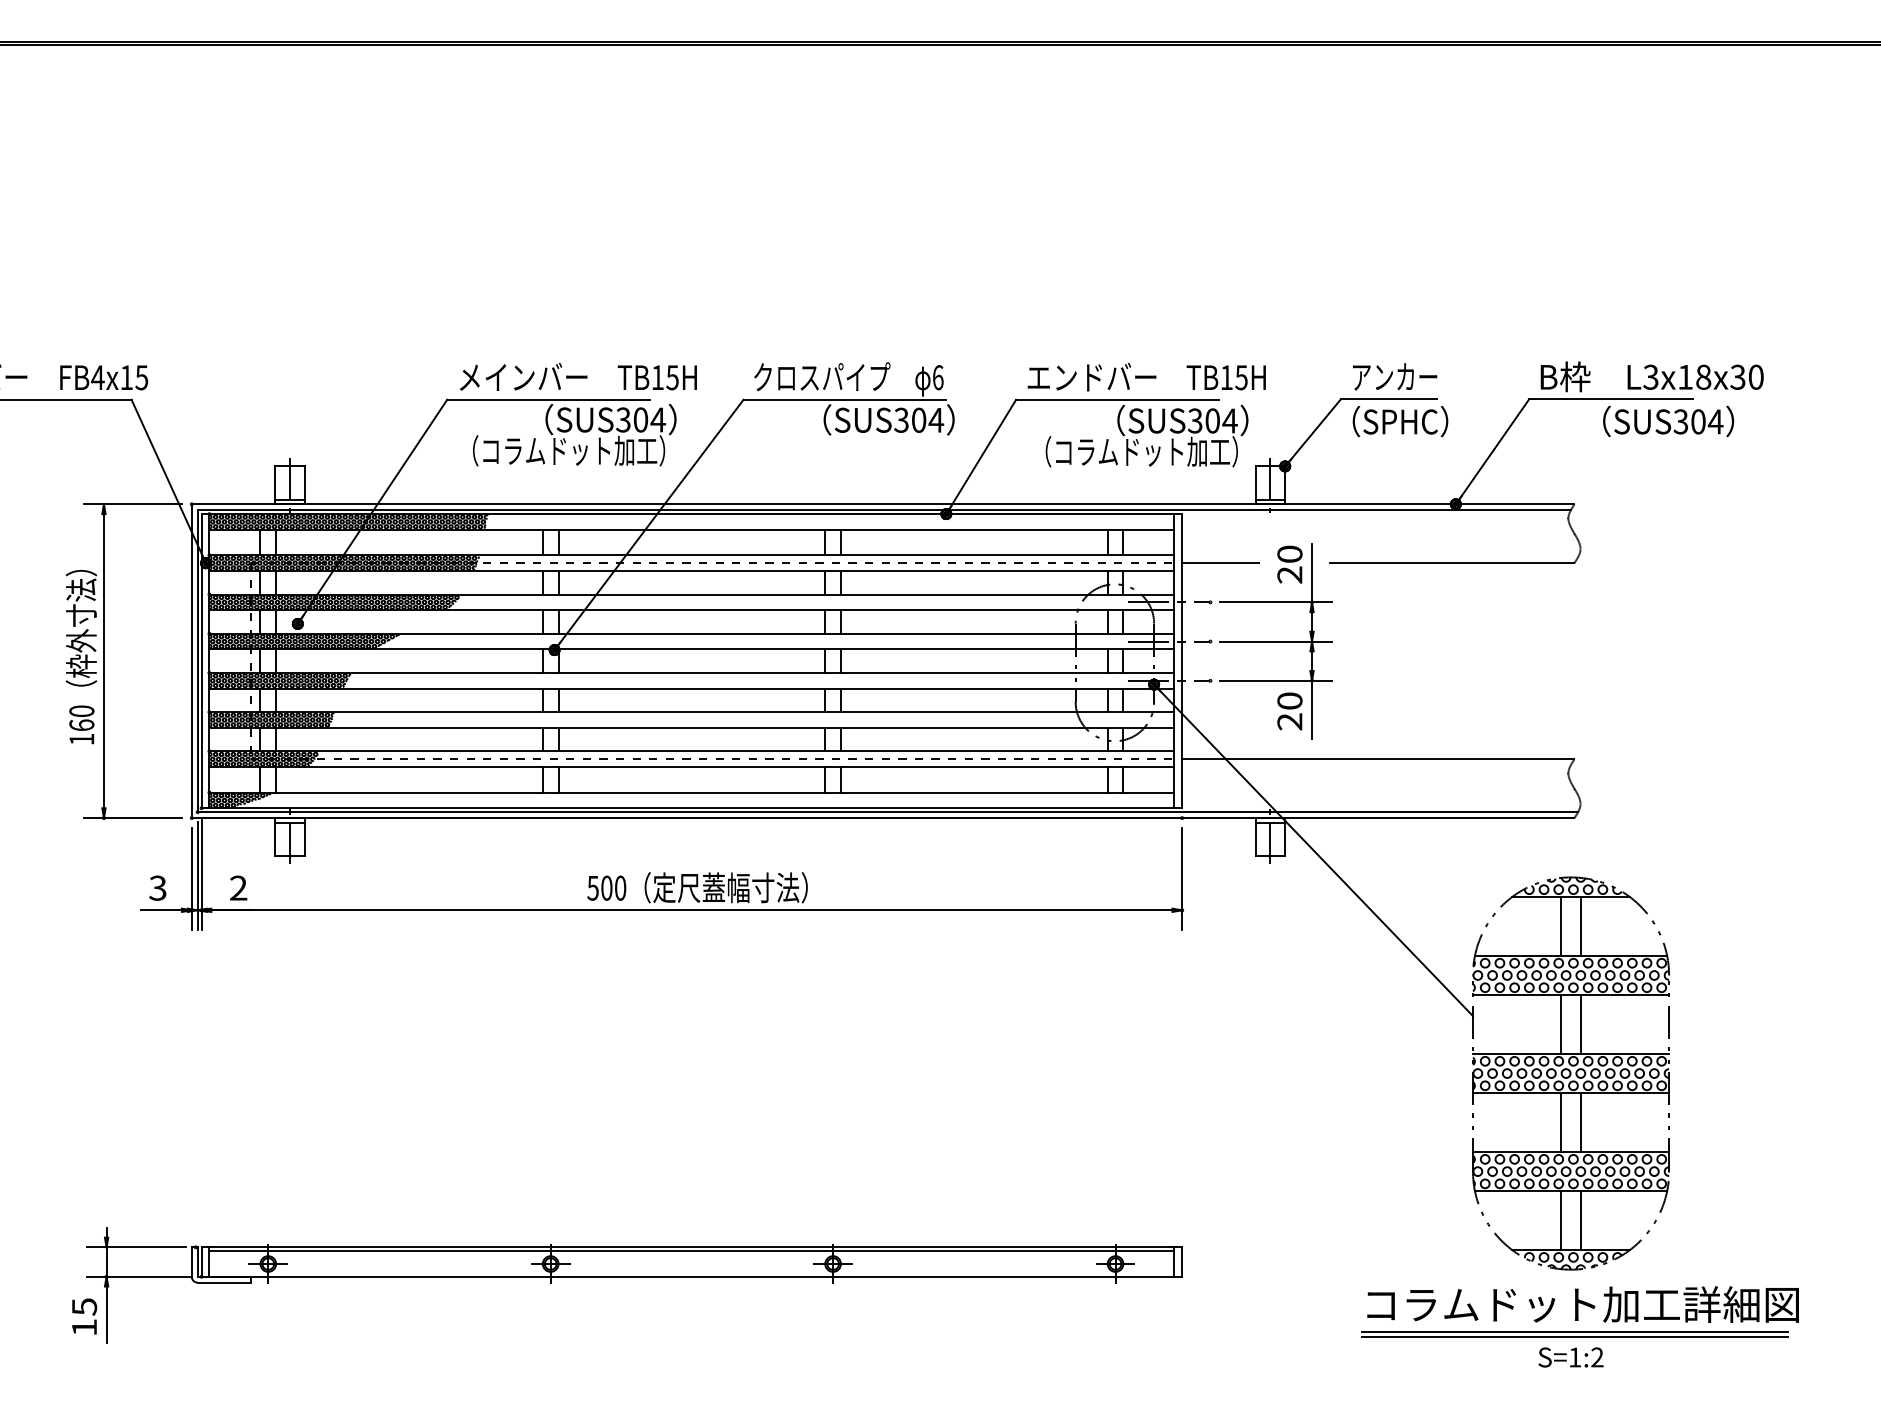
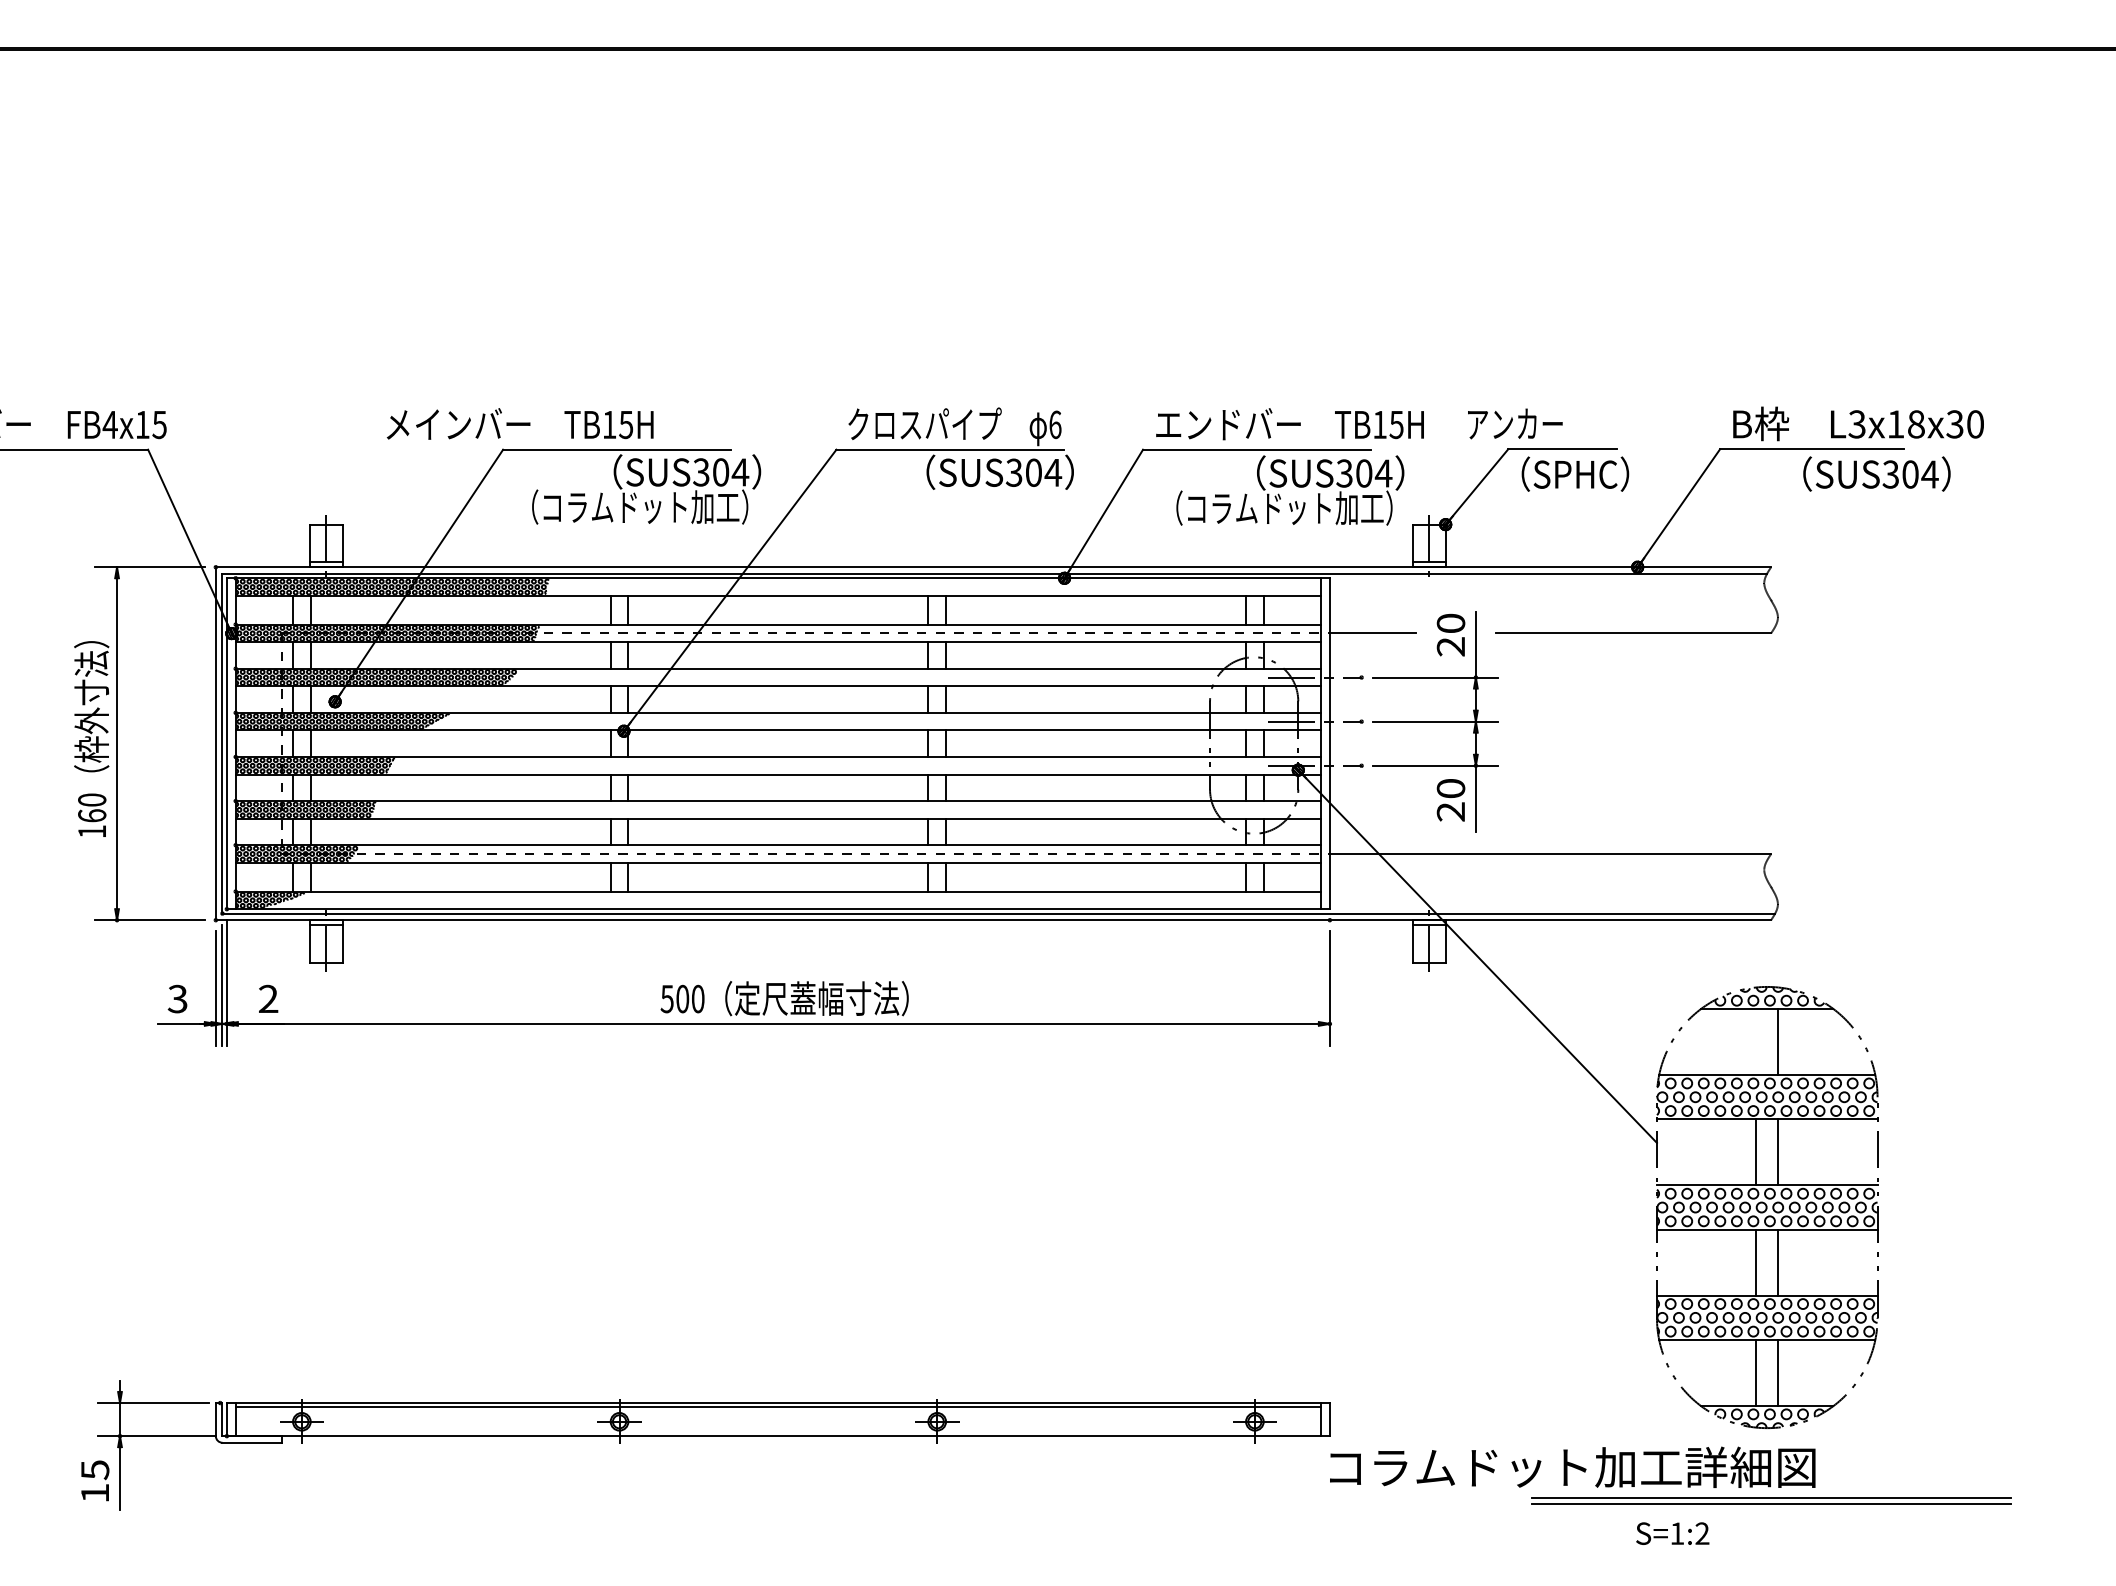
text: (578, 376) -> (520, 423), moved
text: (1395, 376) -> (1515, 423), moved
line: (1561, 926) -> (1756, 1042), removed
text: (1582, 1304) -> (1572, 1467), moved
text: (1570, 1357) -> (1672, 1533), moved

